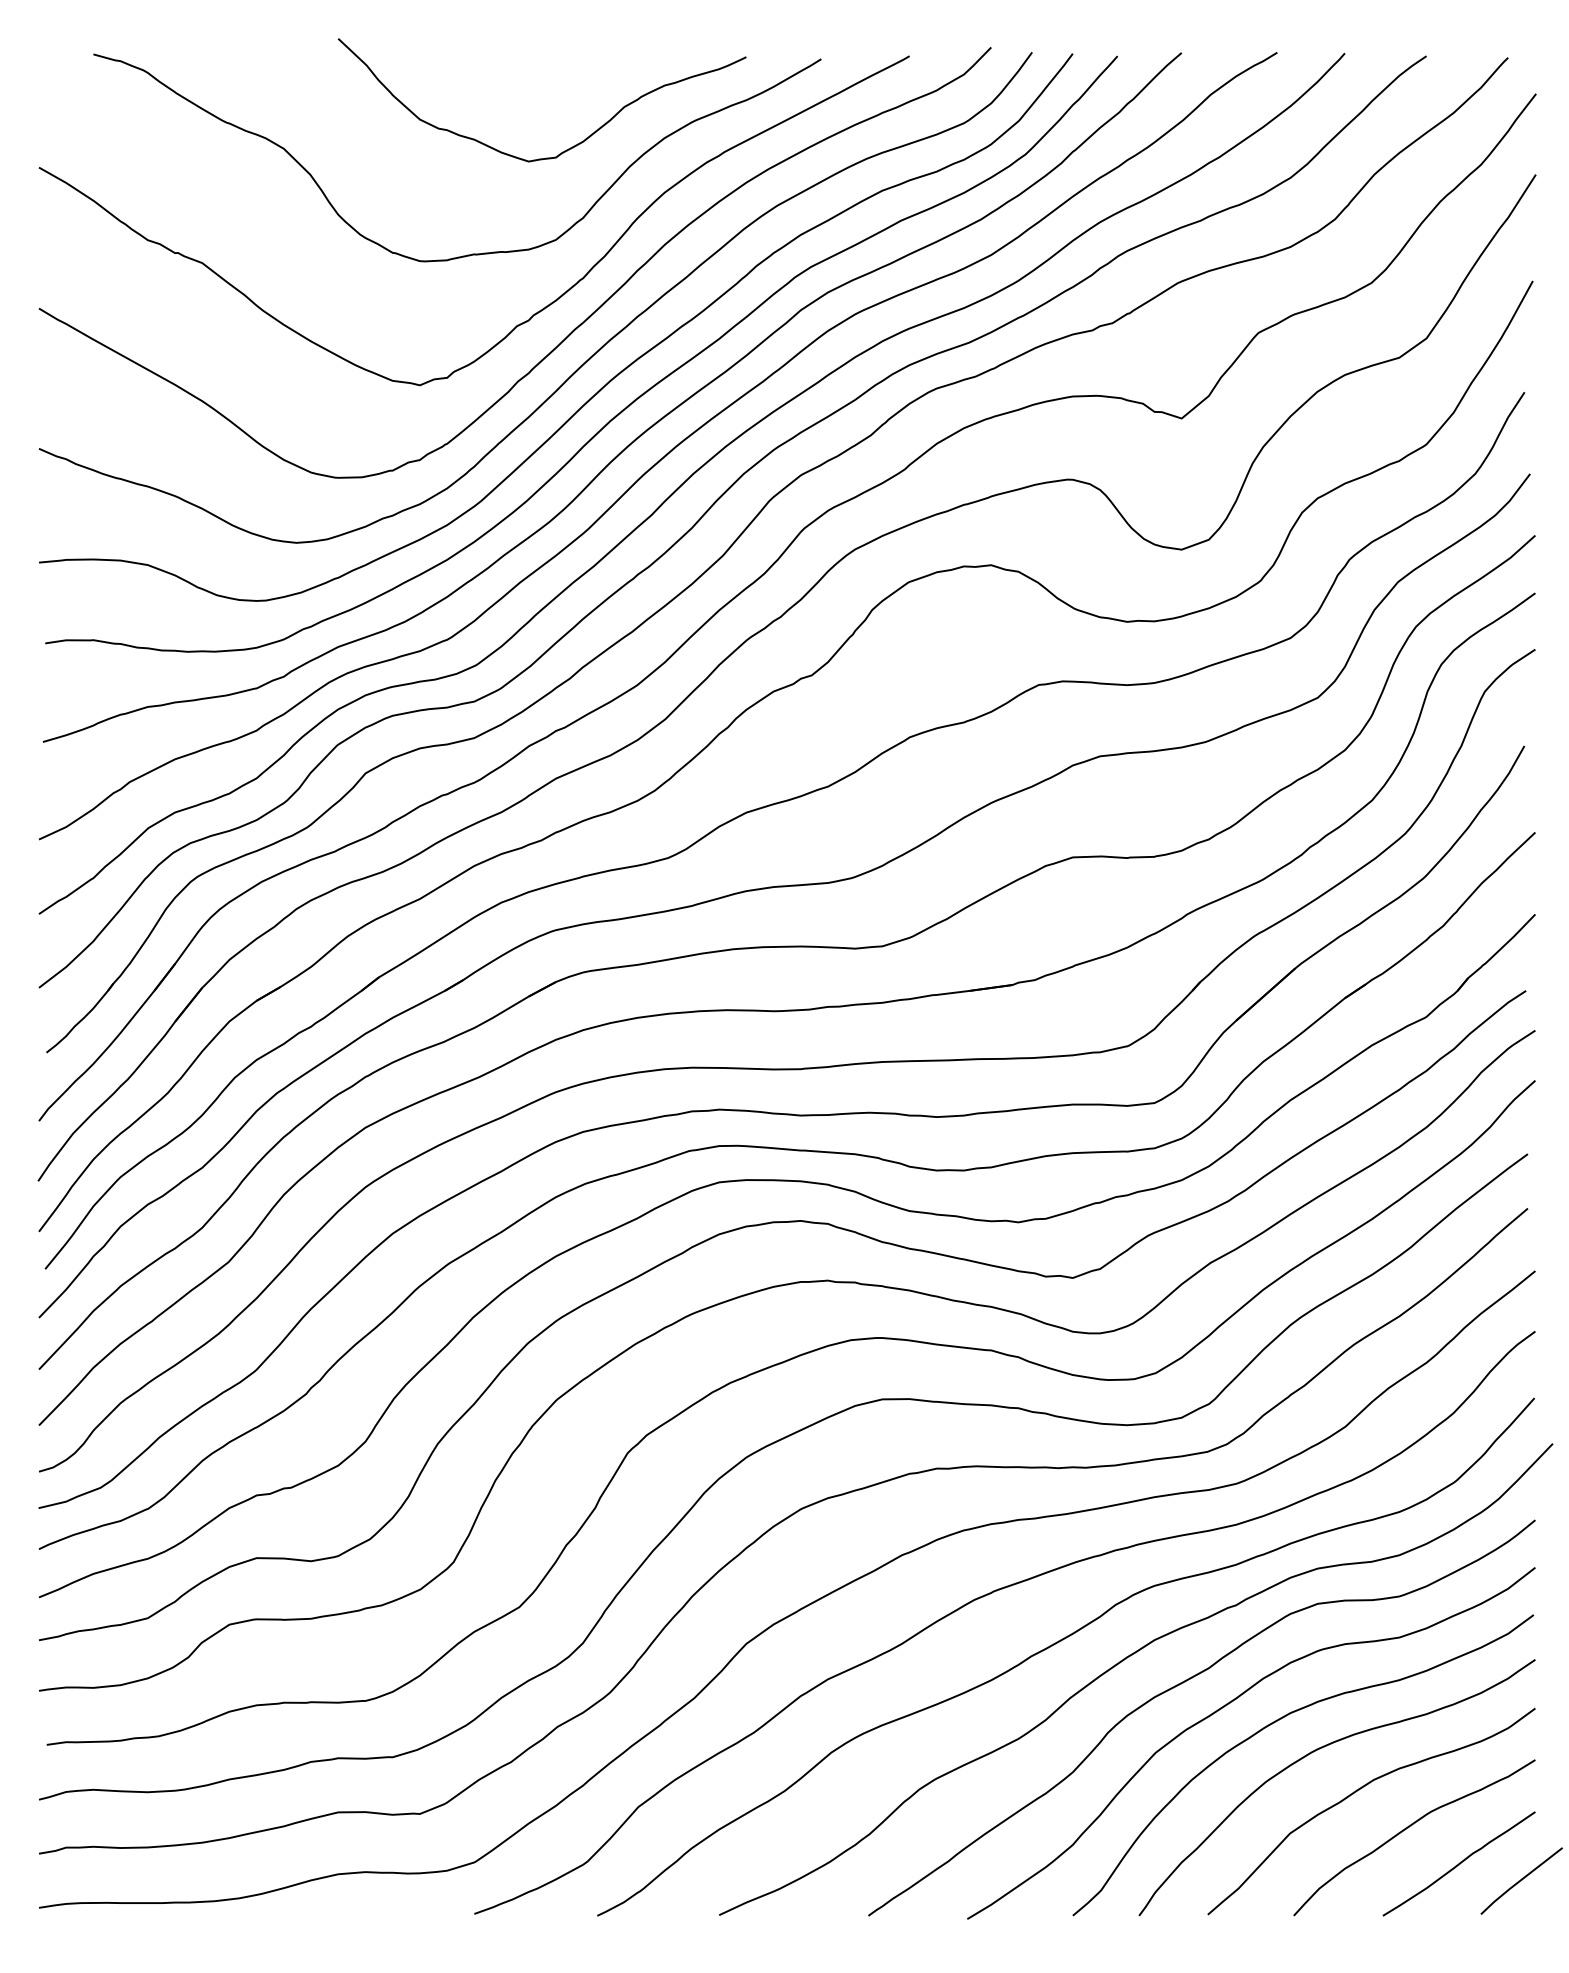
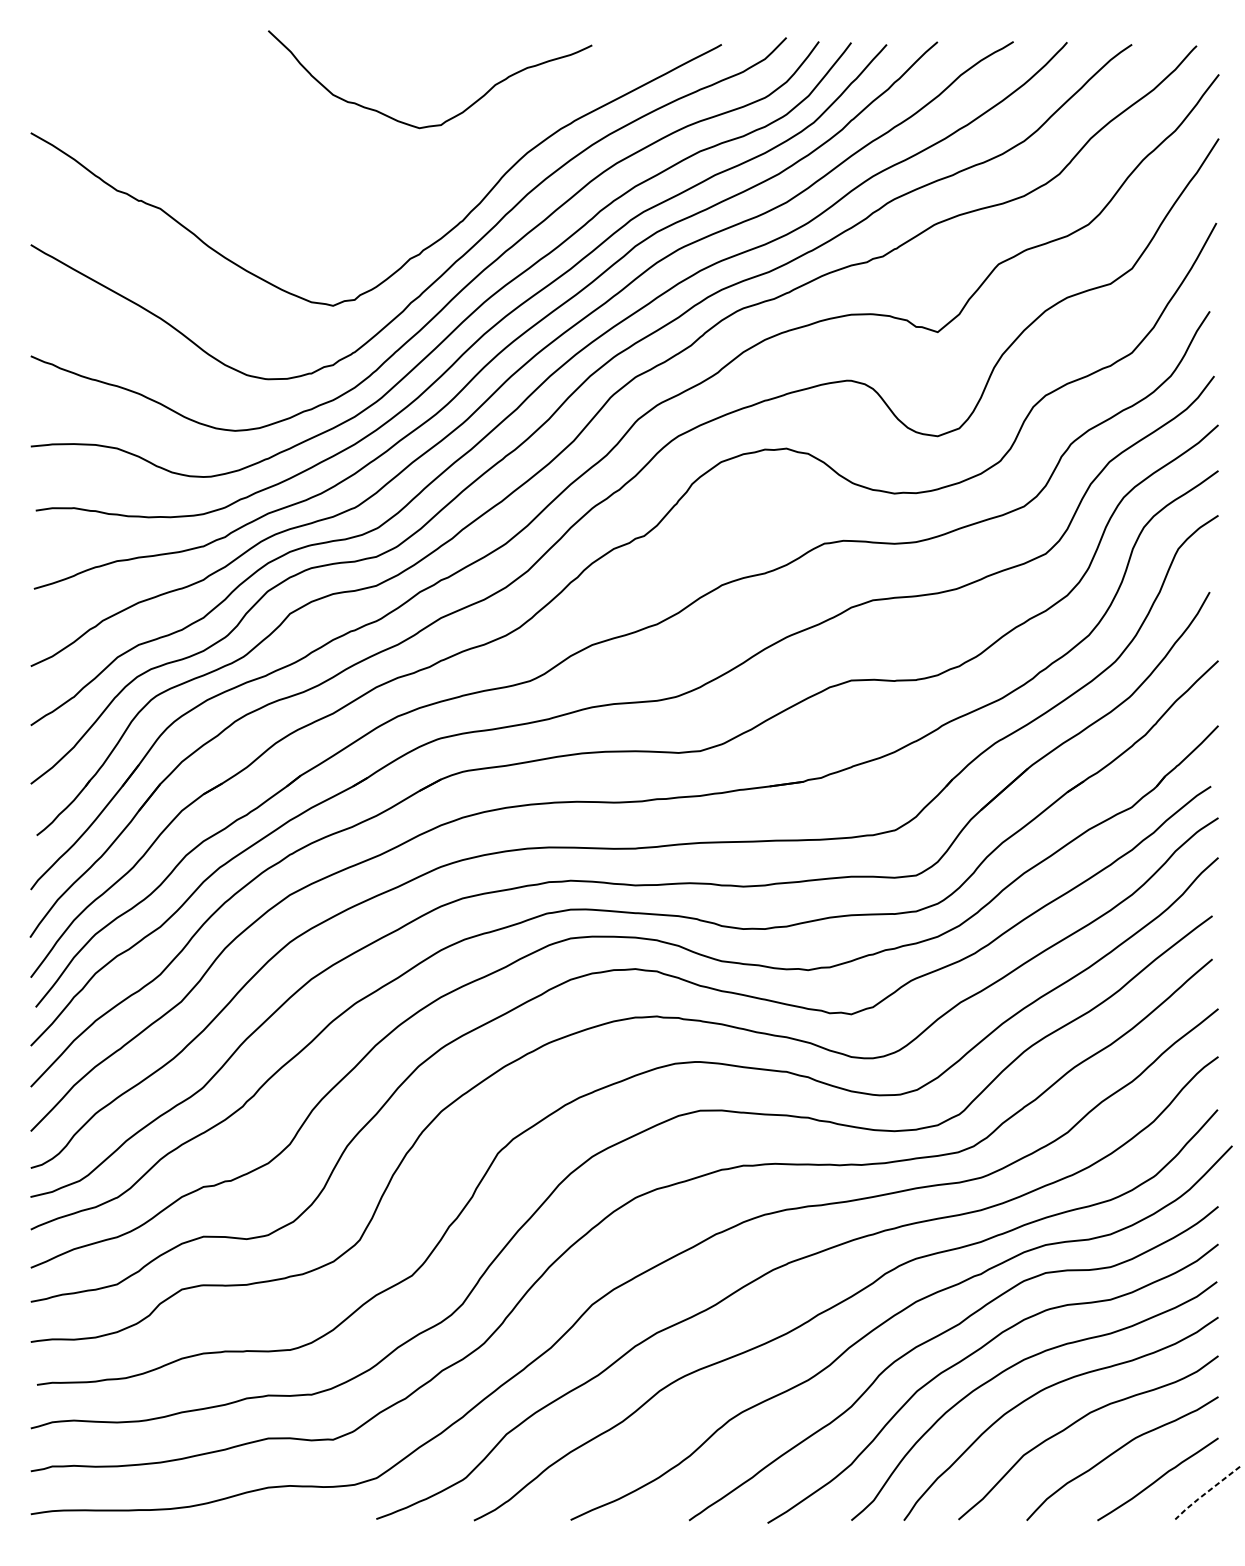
curve: (472, 253) -> (374, 201), removed
line: (1519, 1881) -> (1205, 1493), solid -> dashed

